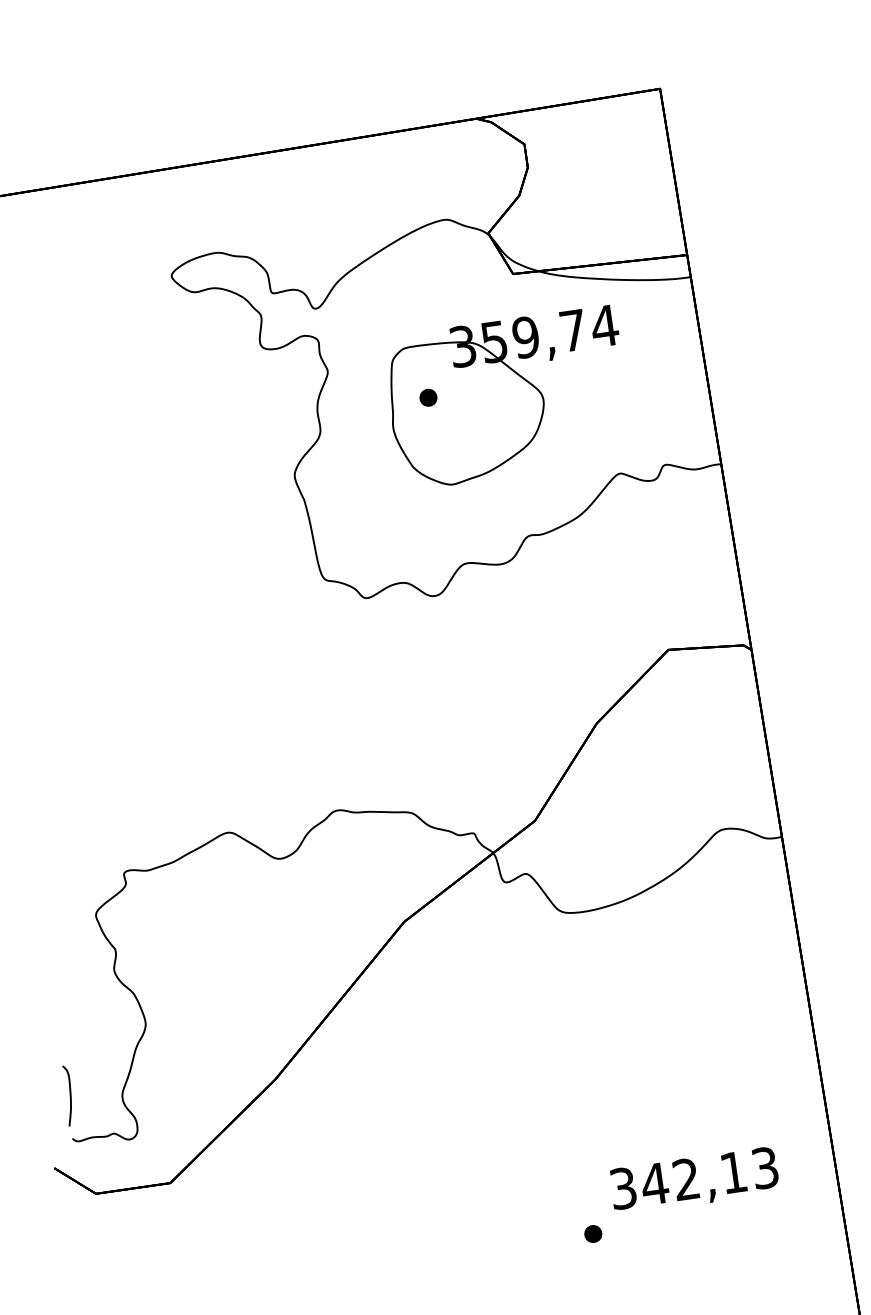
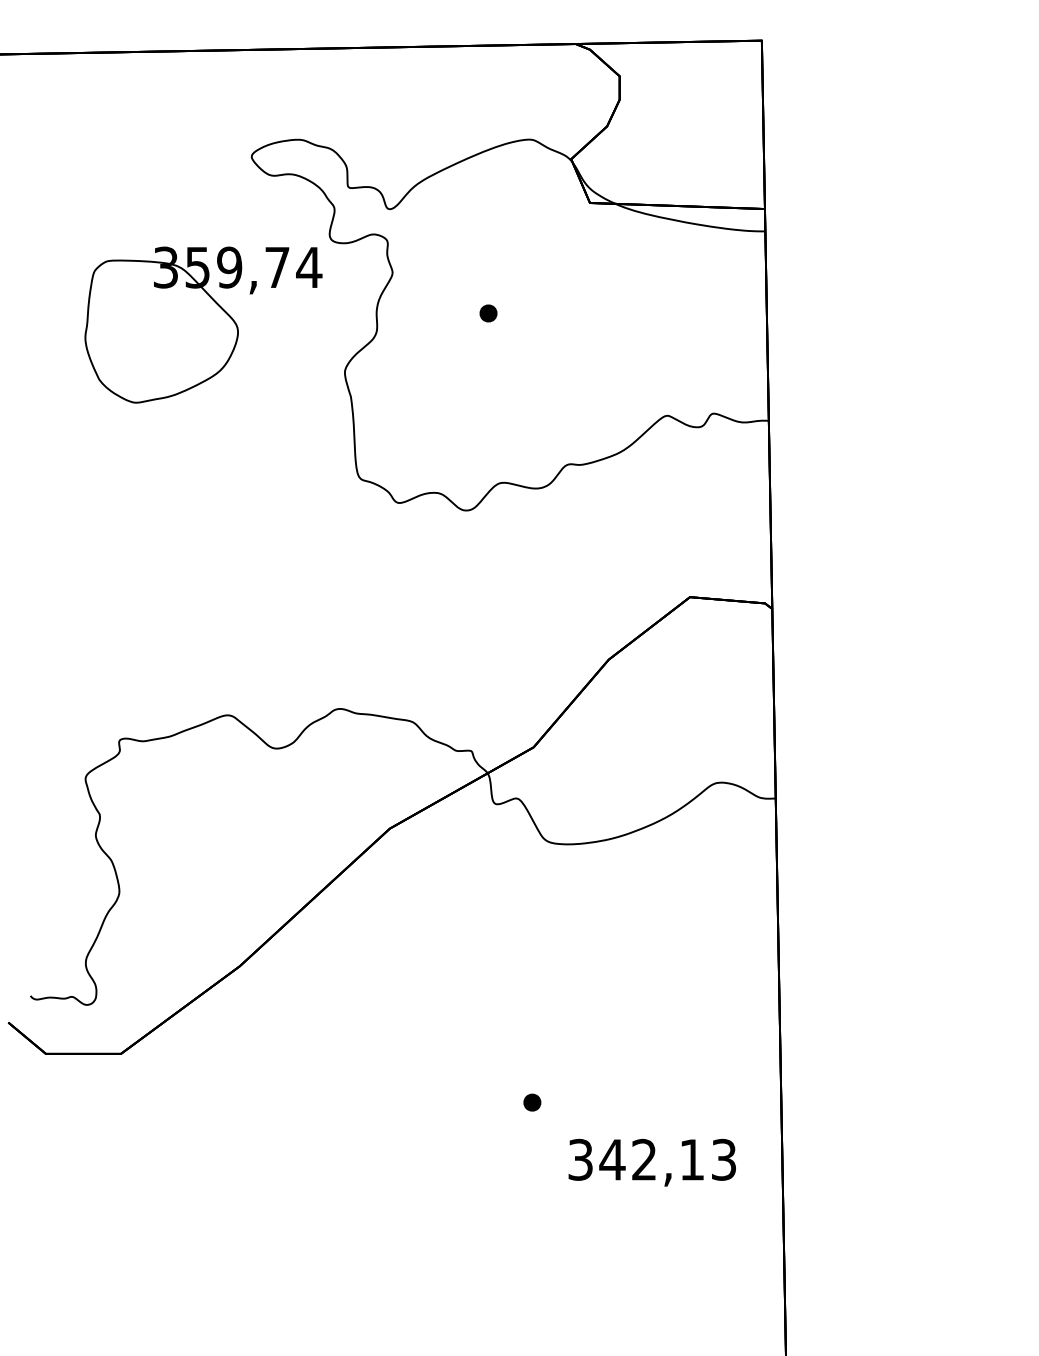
part: (508, 397) -> (203, 324), moved
curve: (70, 1095) -> (34, 952), removed
text: (693, 1181) -> (651, 1162), moved
part: (593, 1233) -> (532, 1102), moved

